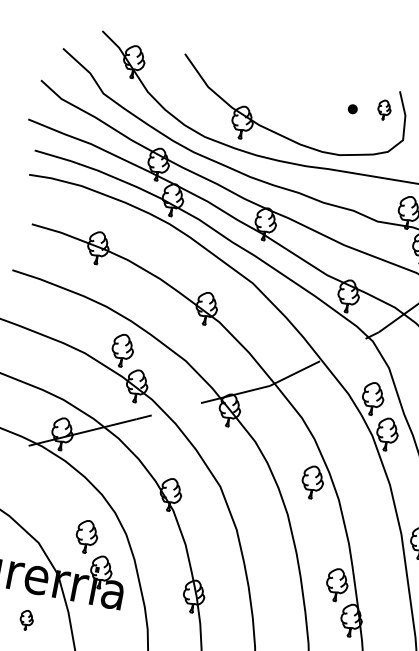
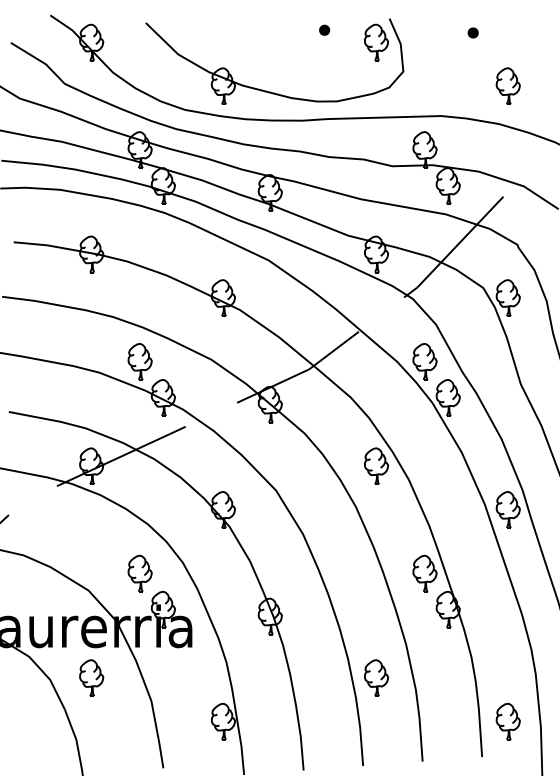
part: (352, 108) -> (324, 29), moved
part: (384, 110) -> (376, 42), size x1.67
part: (26, 619) -> (91, 677), size x1.67

